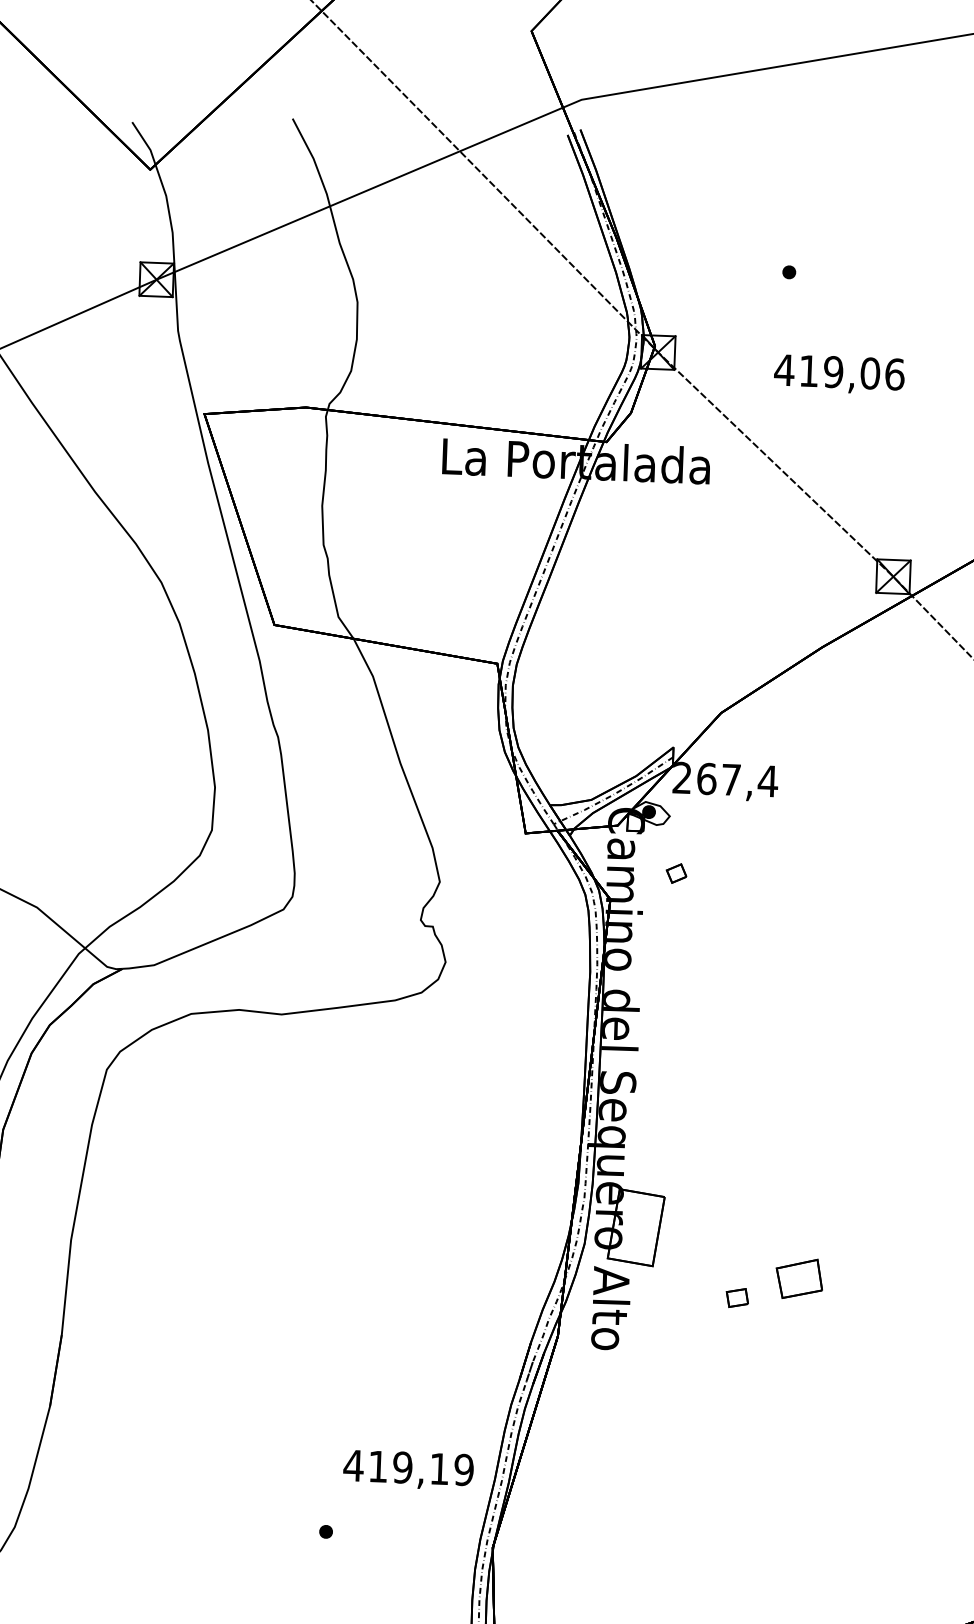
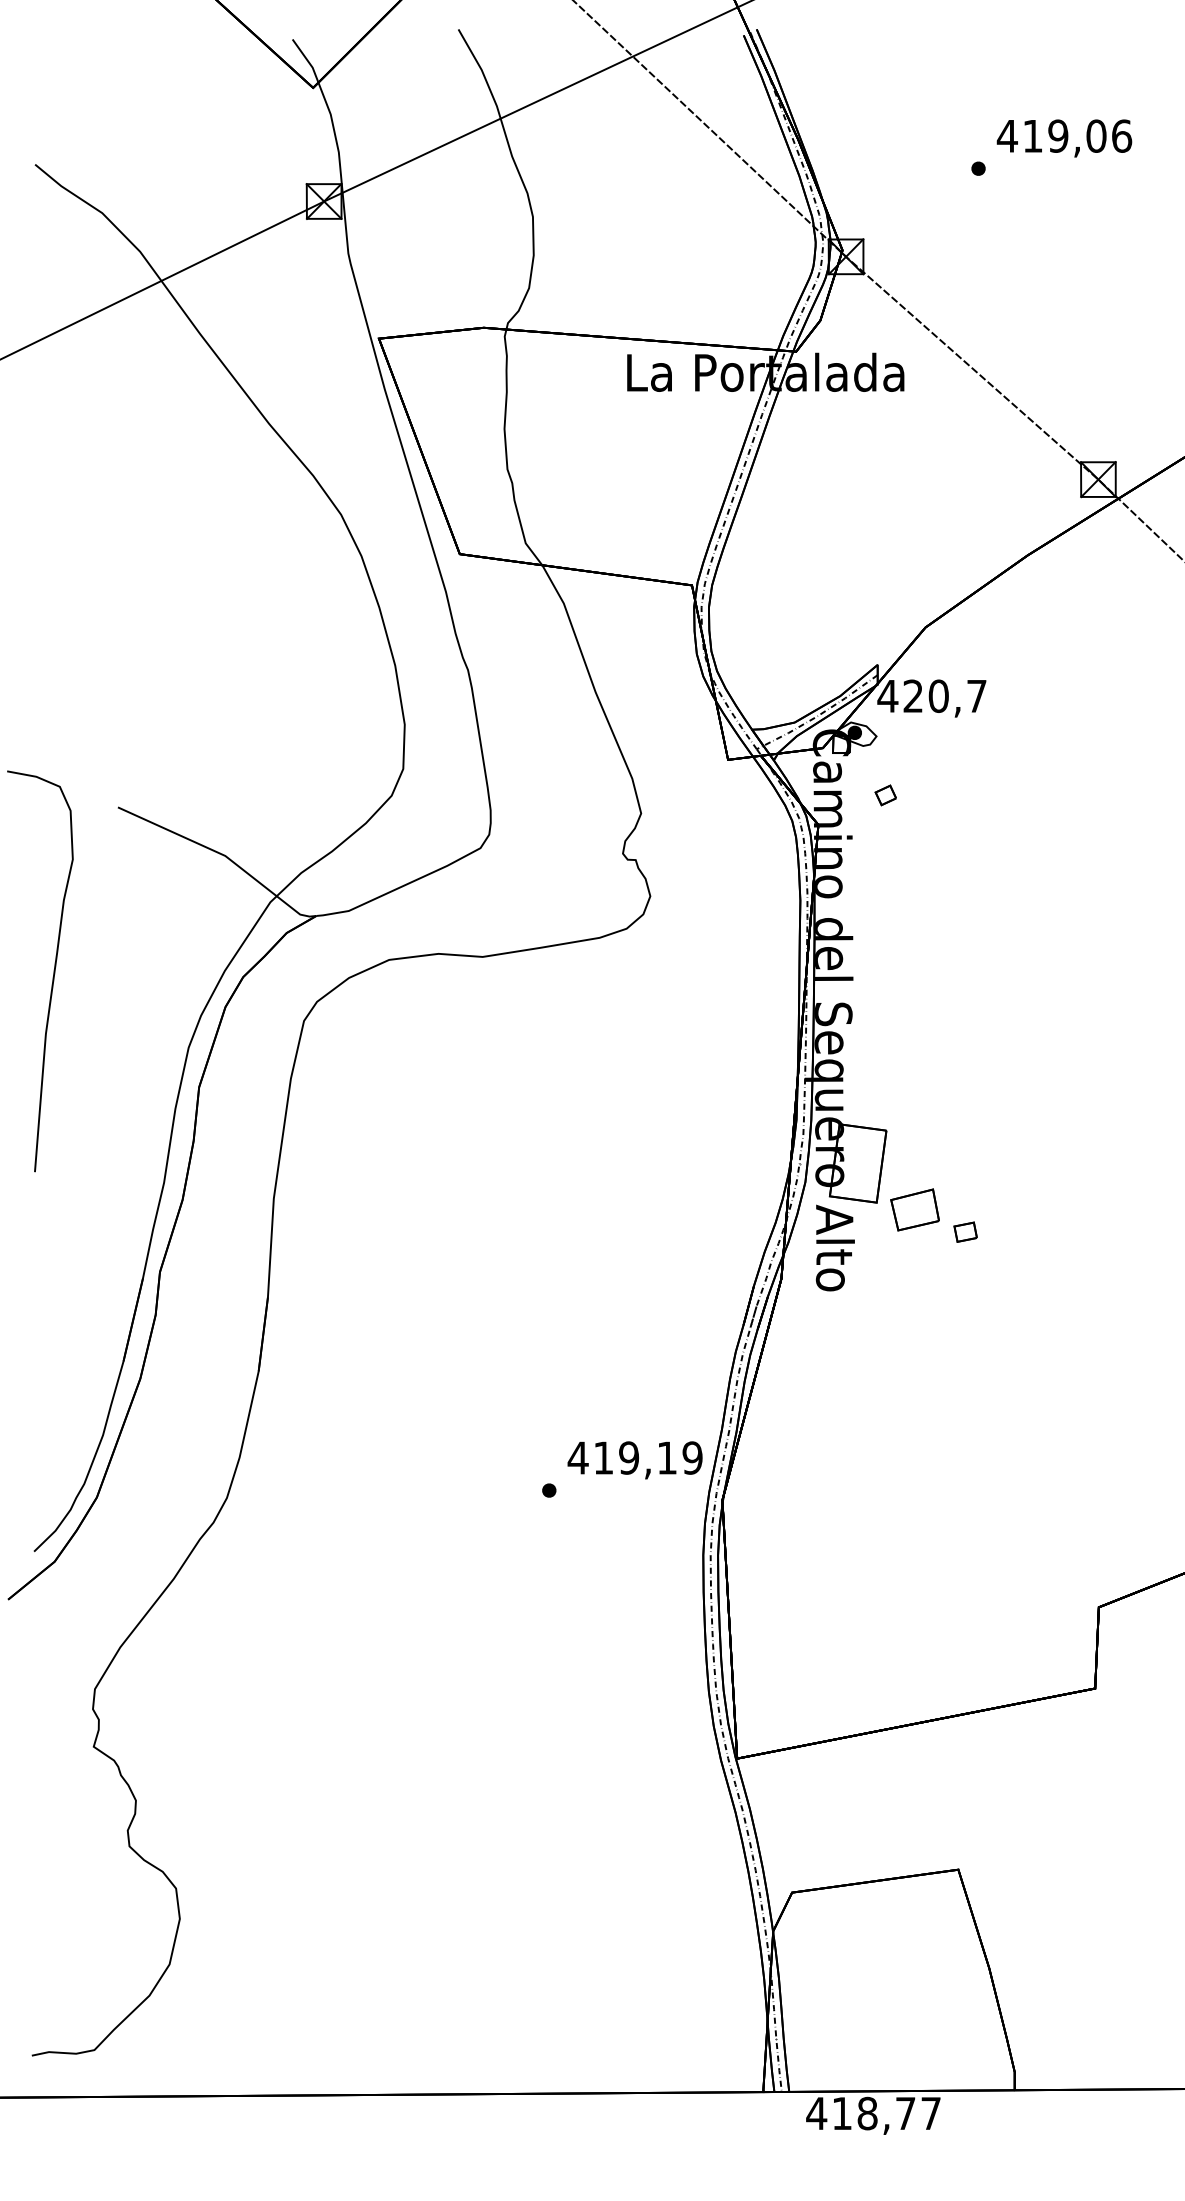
text: (839, 374) -> (1064, 138), moved
text: (725, 778) -> (932, 695), 267,4 -> 420,7
part: (798, 1278) -> (914, 1209), moved
text: (407, 1470) -> (634, 1460), moved

